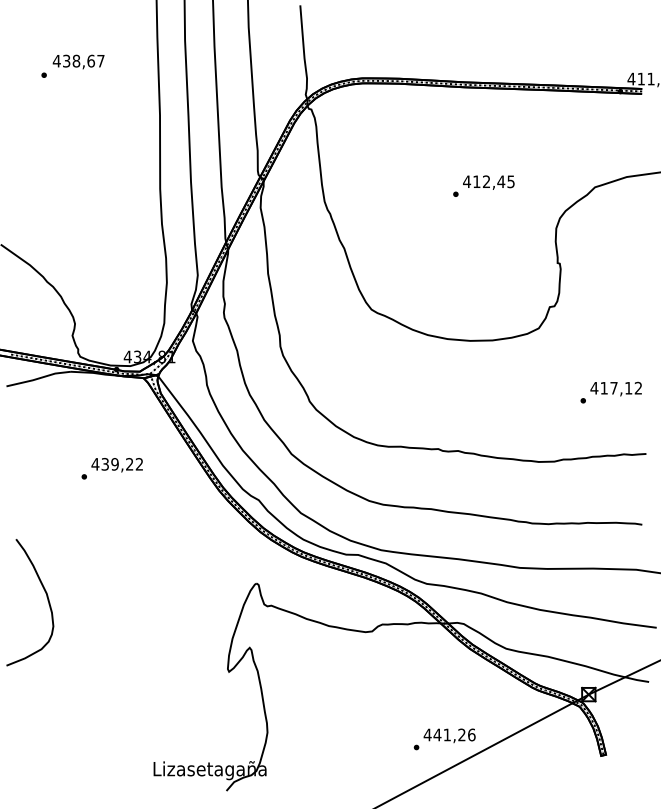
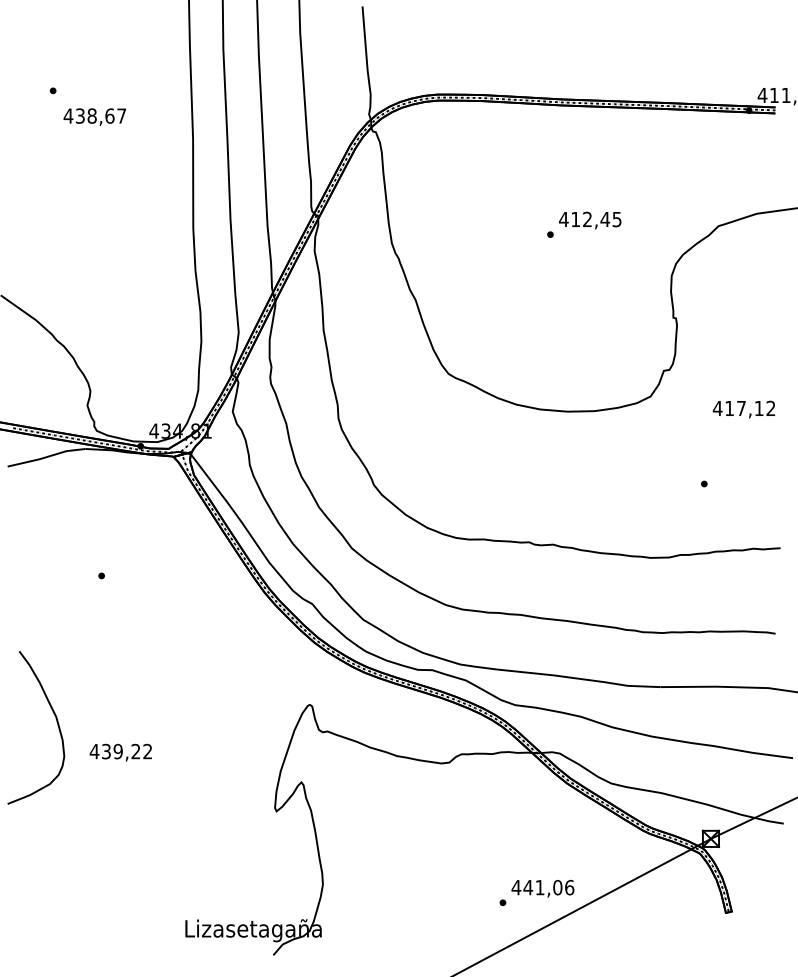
text: (78, 61) -> (94, 116), moved
text: (615, 388) -> (743, 408), moved
text: (116, 465) -> (119, 753), moved
text: (461, 734) -> (557, 887), 441,26 -> 441,06

